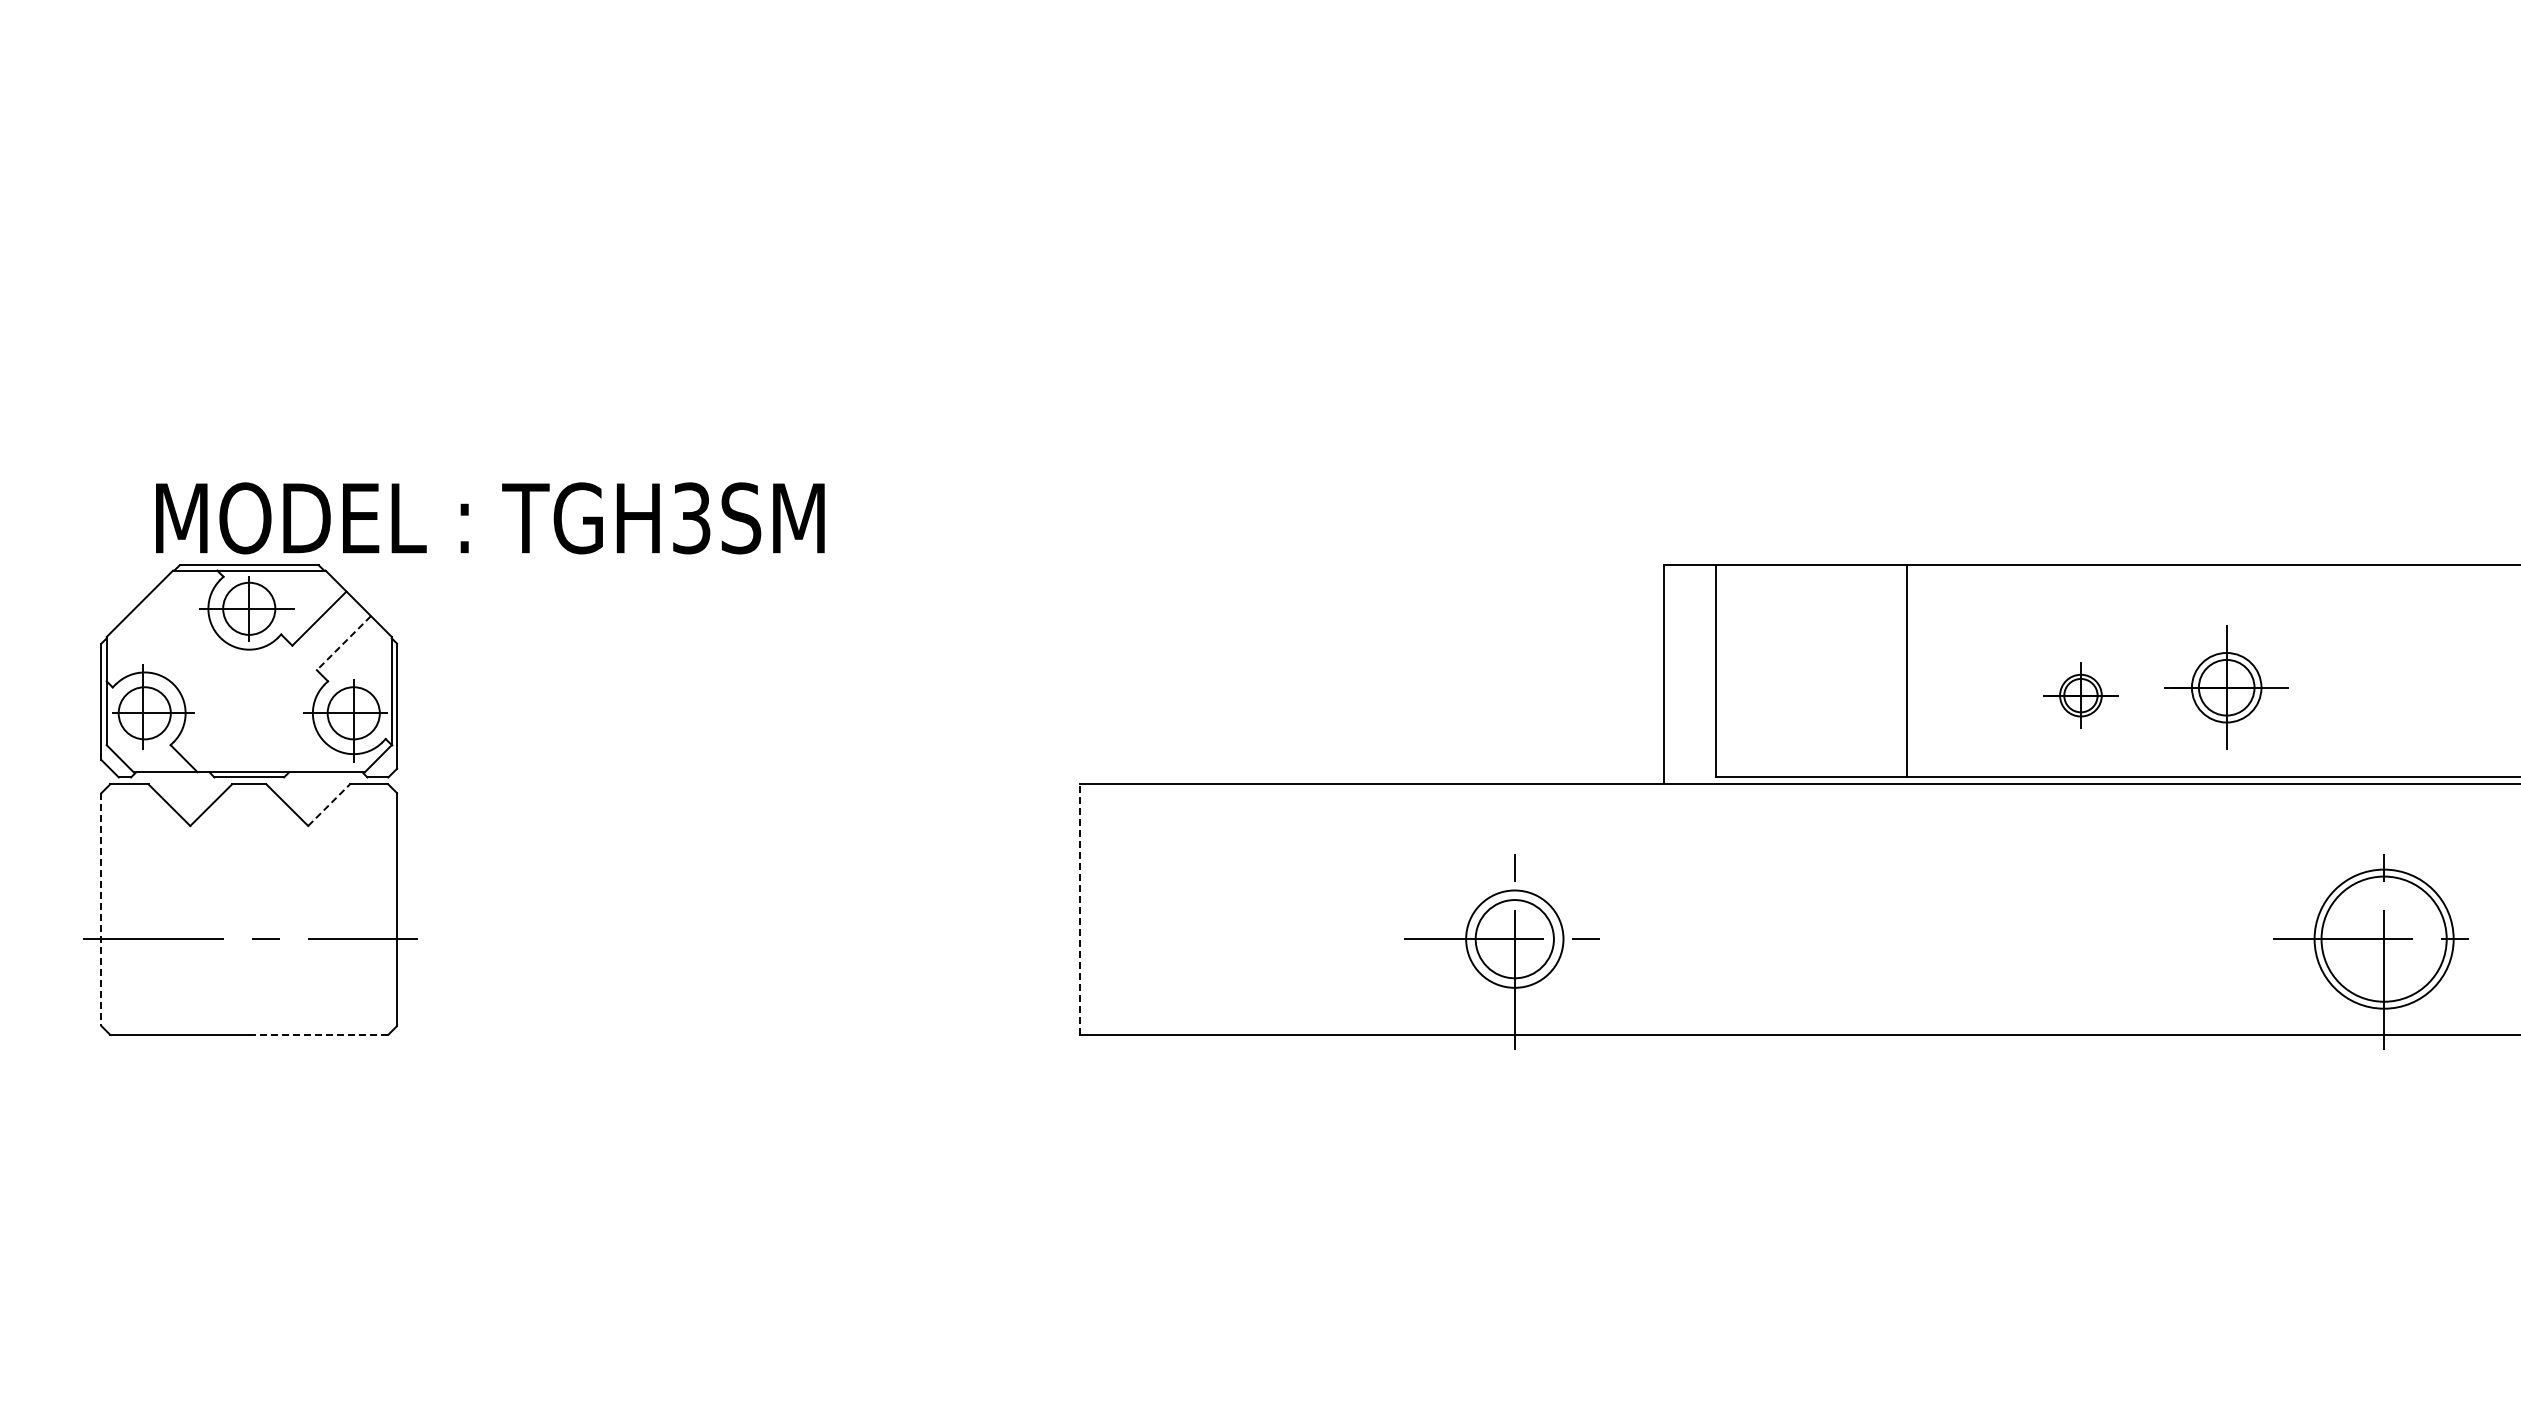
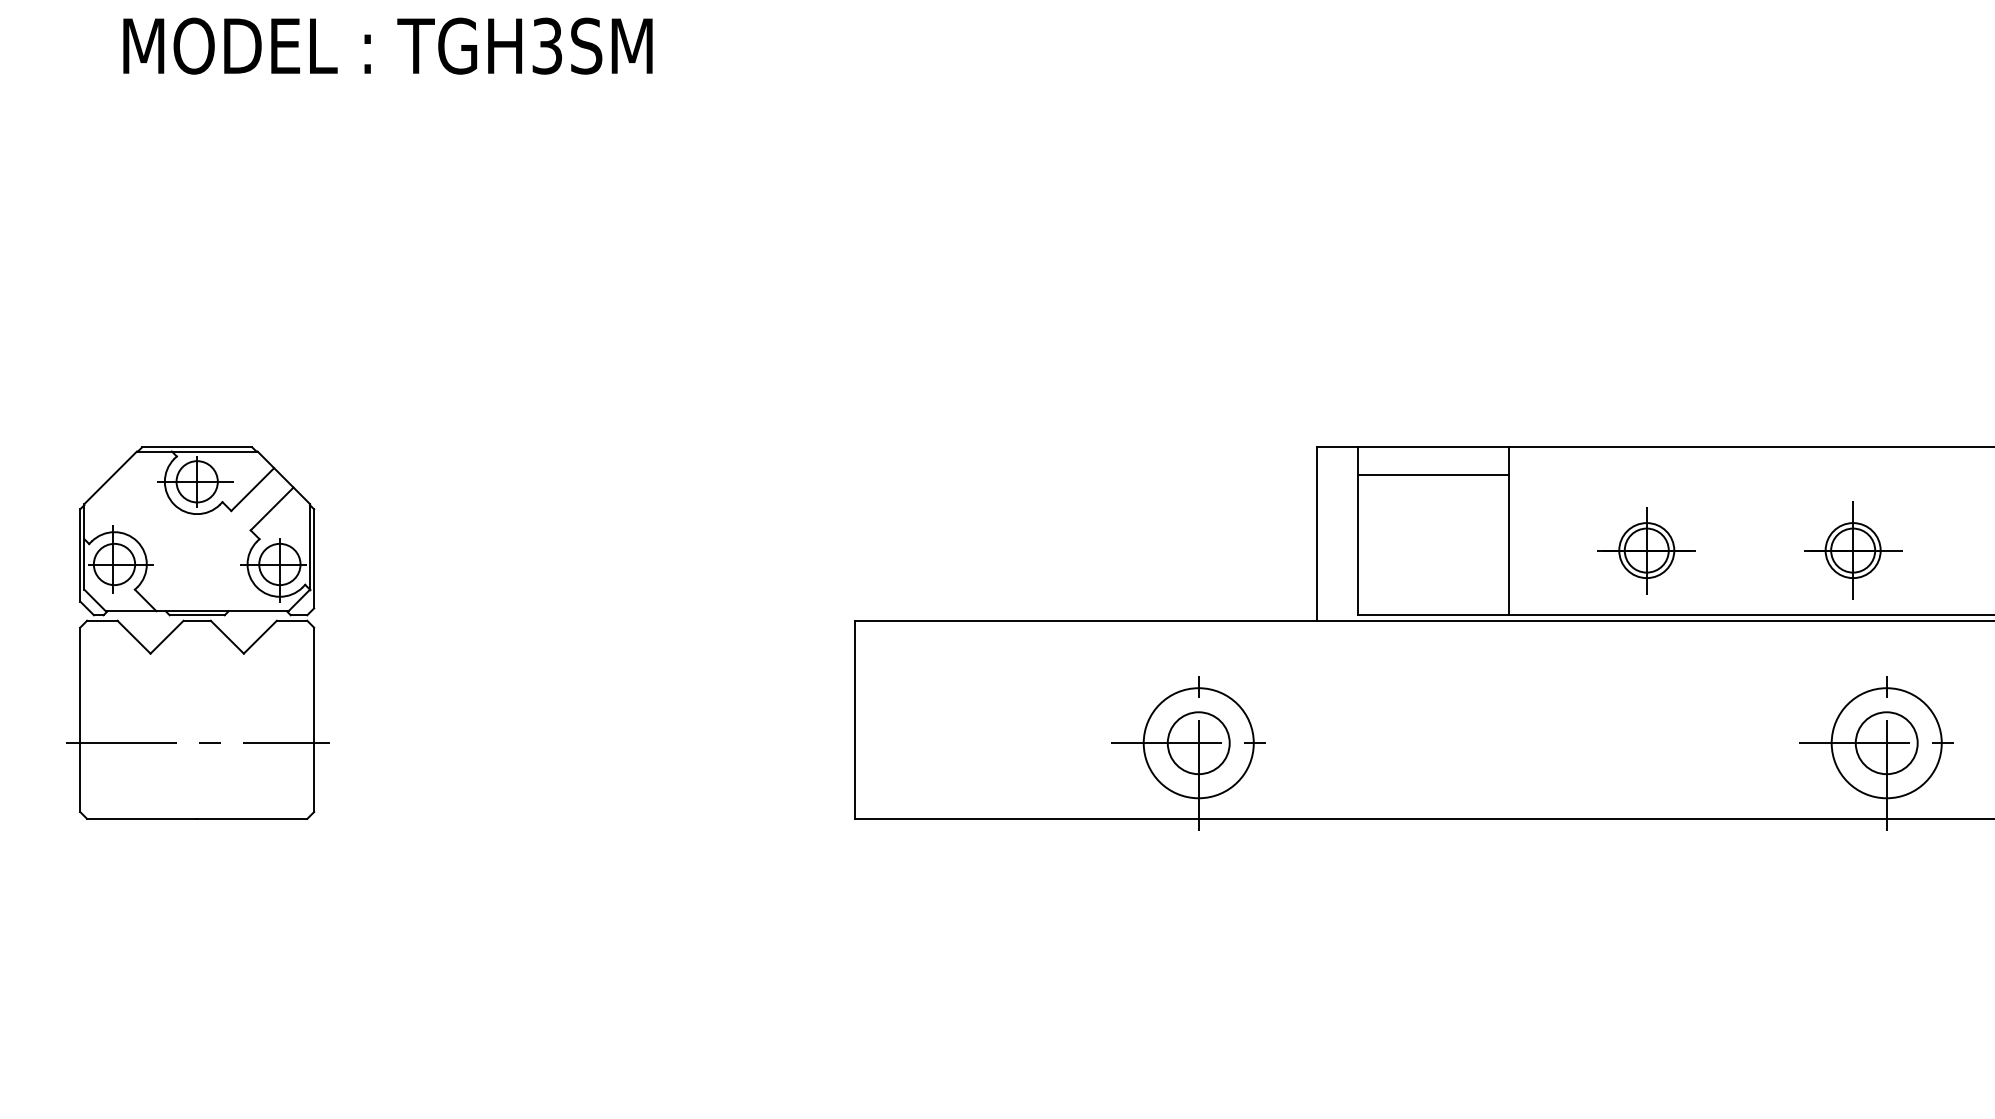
text: (490, 518) -> (388, 46), moved
line: (1811, 600) -> (1433, 475), added
line: (343, 643) -> (271, 509), dashed -> solid
part: (2226, 687) -> (1853, 550), moved
part: (2080, 695) -> (1646, 550), size x1.67
line: (329, 804) -> (260, 636), dashed -> solid
line: (1080, 909) -> (855, 719), dashed -> solid
line: (101, 910) -> (80, 720), dashed -> solid
circle: (1514, 938) -> (1198, 742), size x1.43
circle: (2384, 939) -> (1887, 743), size x0.62
line: (318, 1034) -> (252, 818), dashed -> solid

